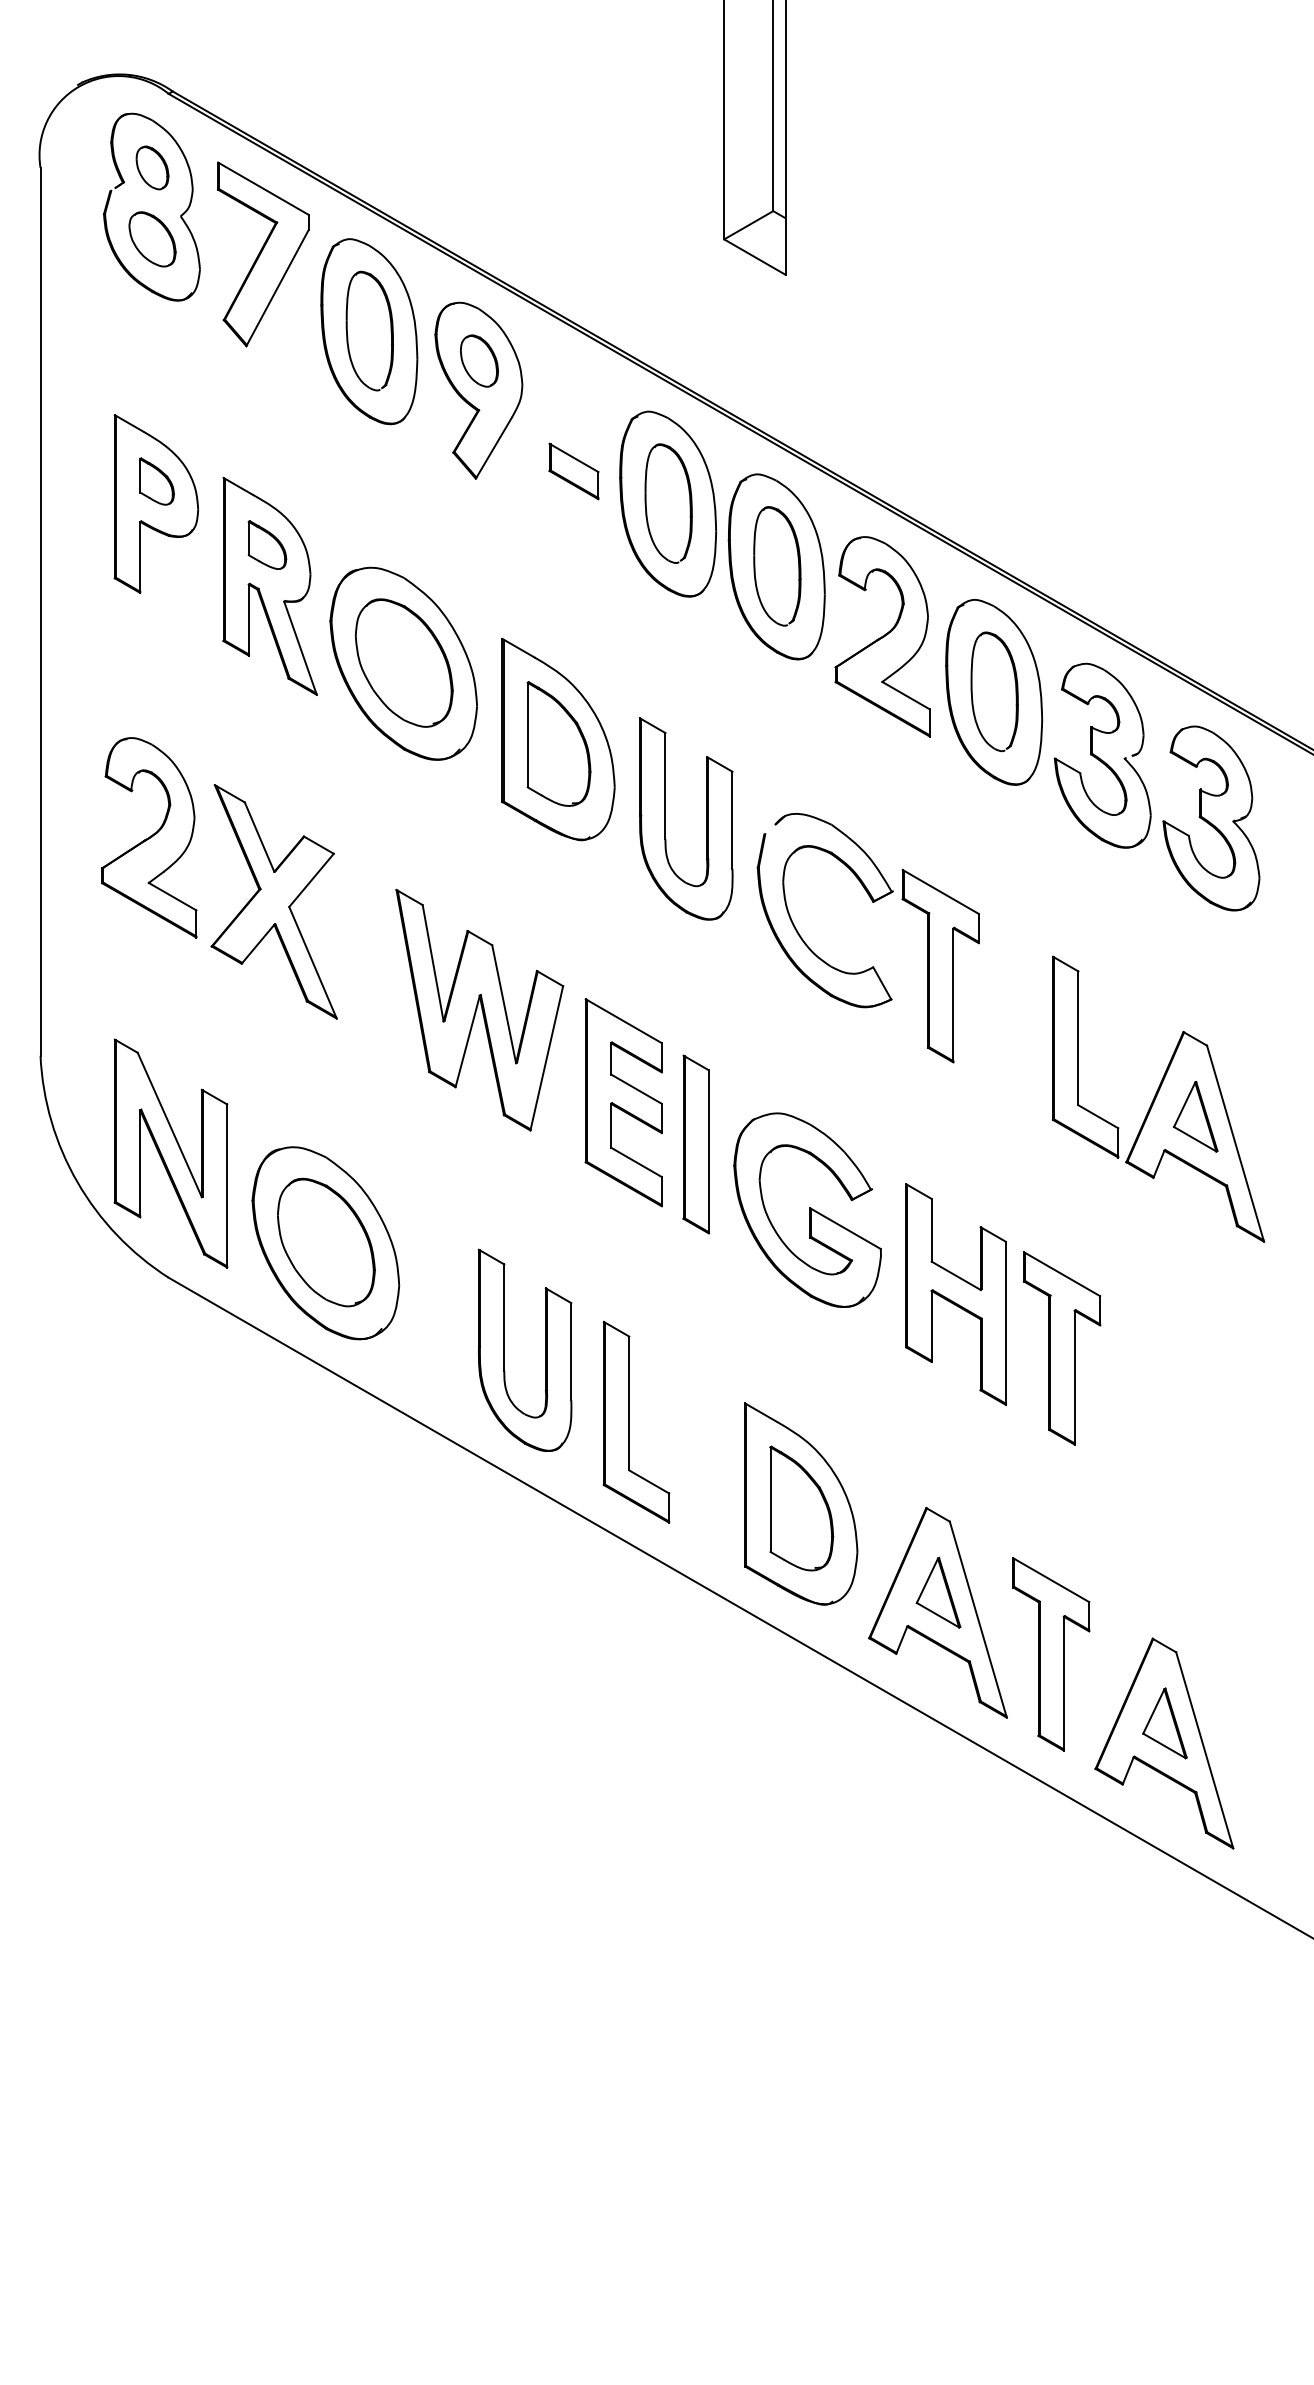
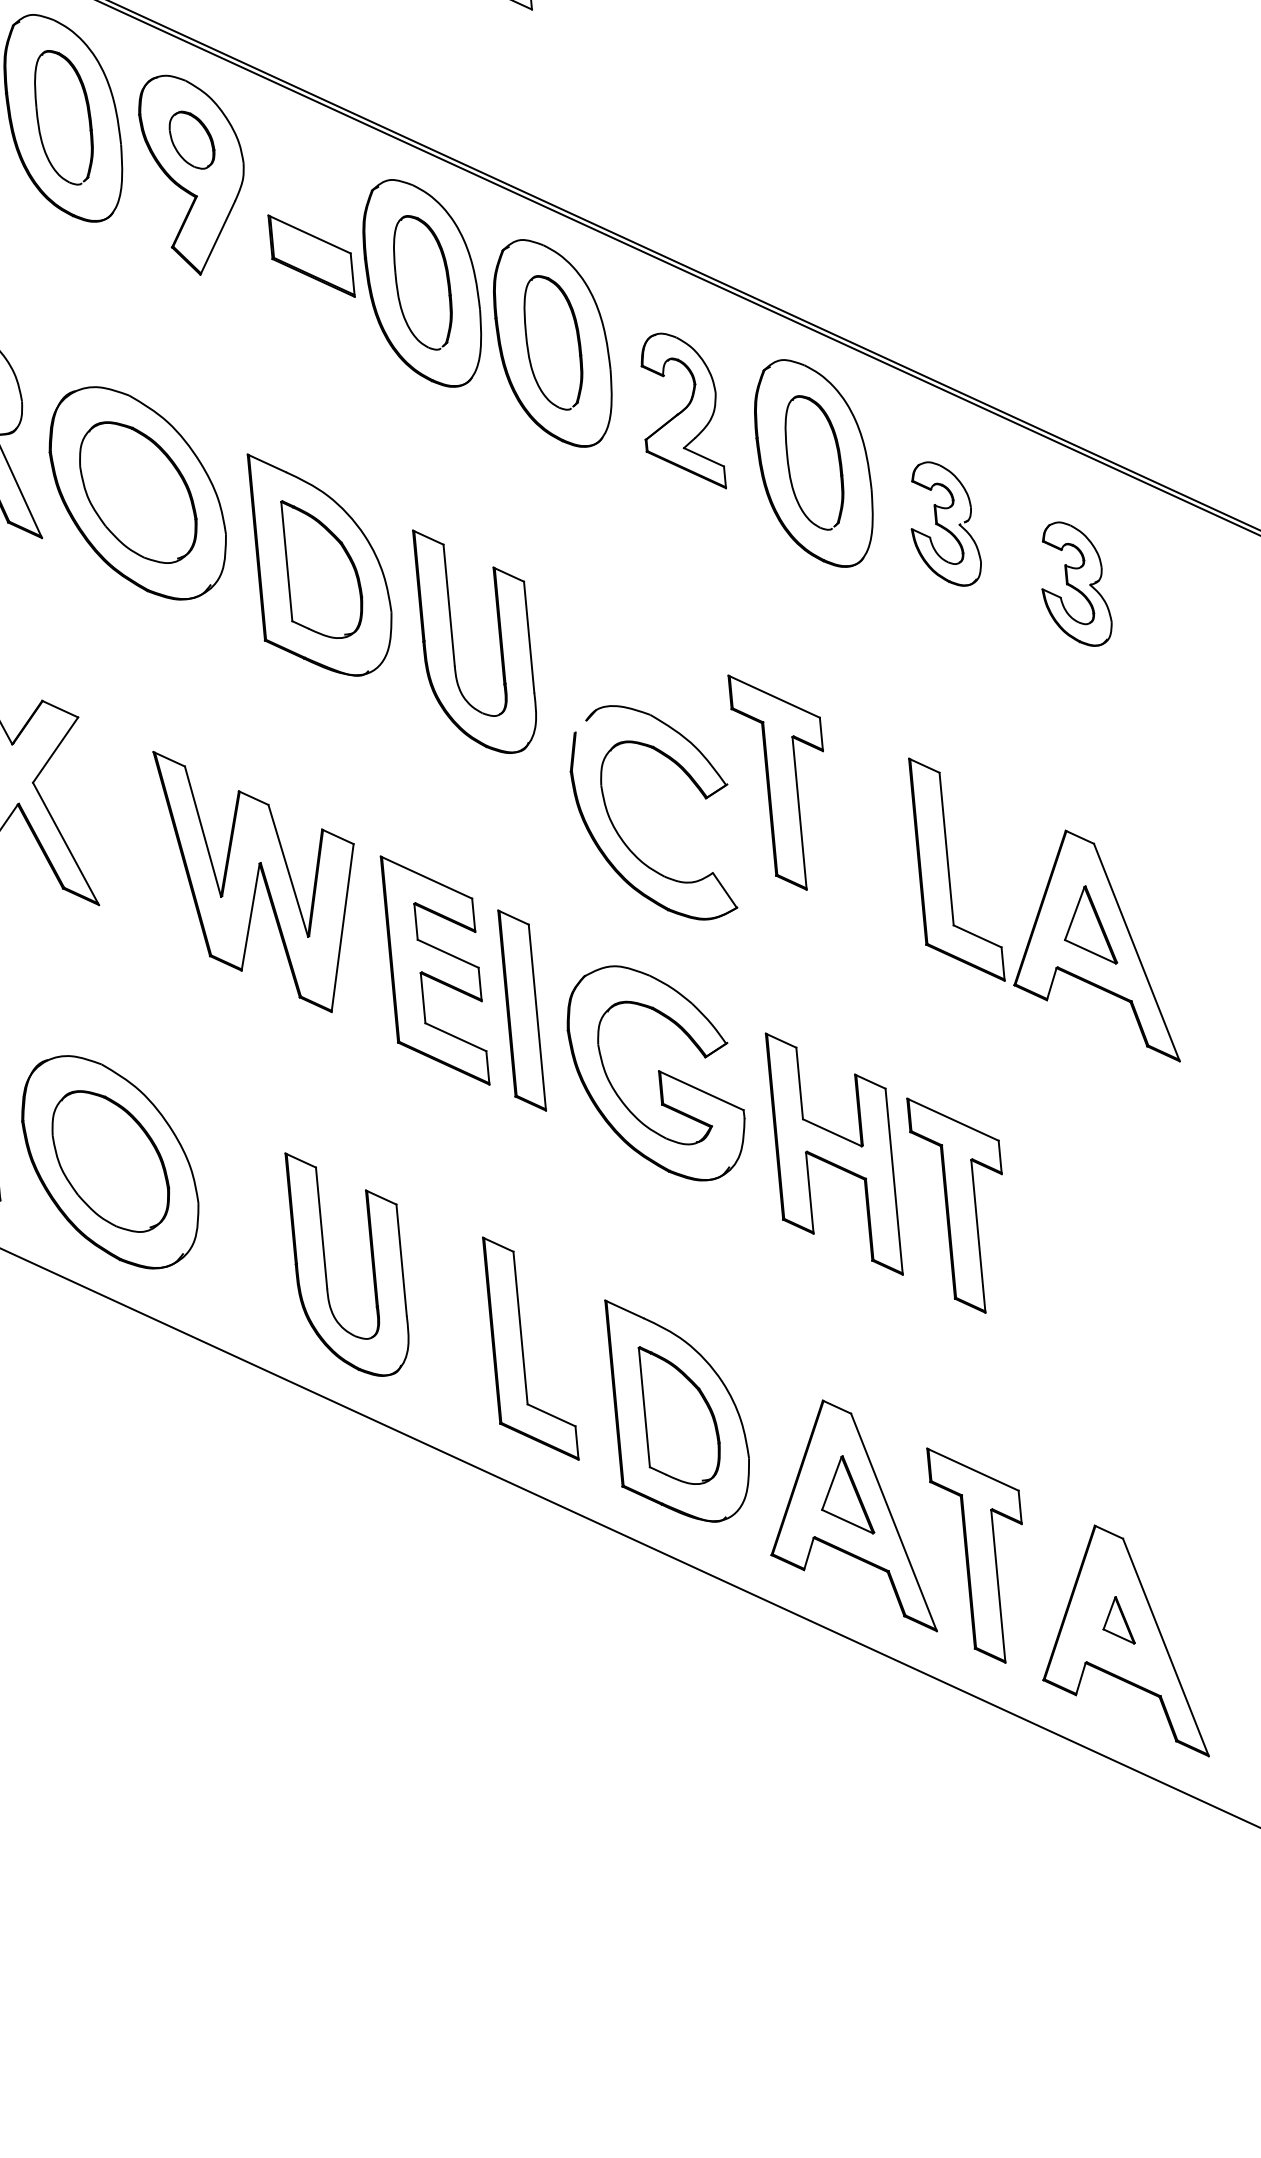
part: (573, 471) -> (311, 256), size x1.4
part: (882, 636) -> (680, 411), size x0.7
part: (1102, 755) -> (944, 524), size x0.6
part: (1211, 818) -> (1075, 584), size x0.6
part: (794, 924) -> (618, 832), moved
part: (629, 1421) -> (522, 1348), moved
part: (1164, 1723) -> (1117, 1621), size x0.6

